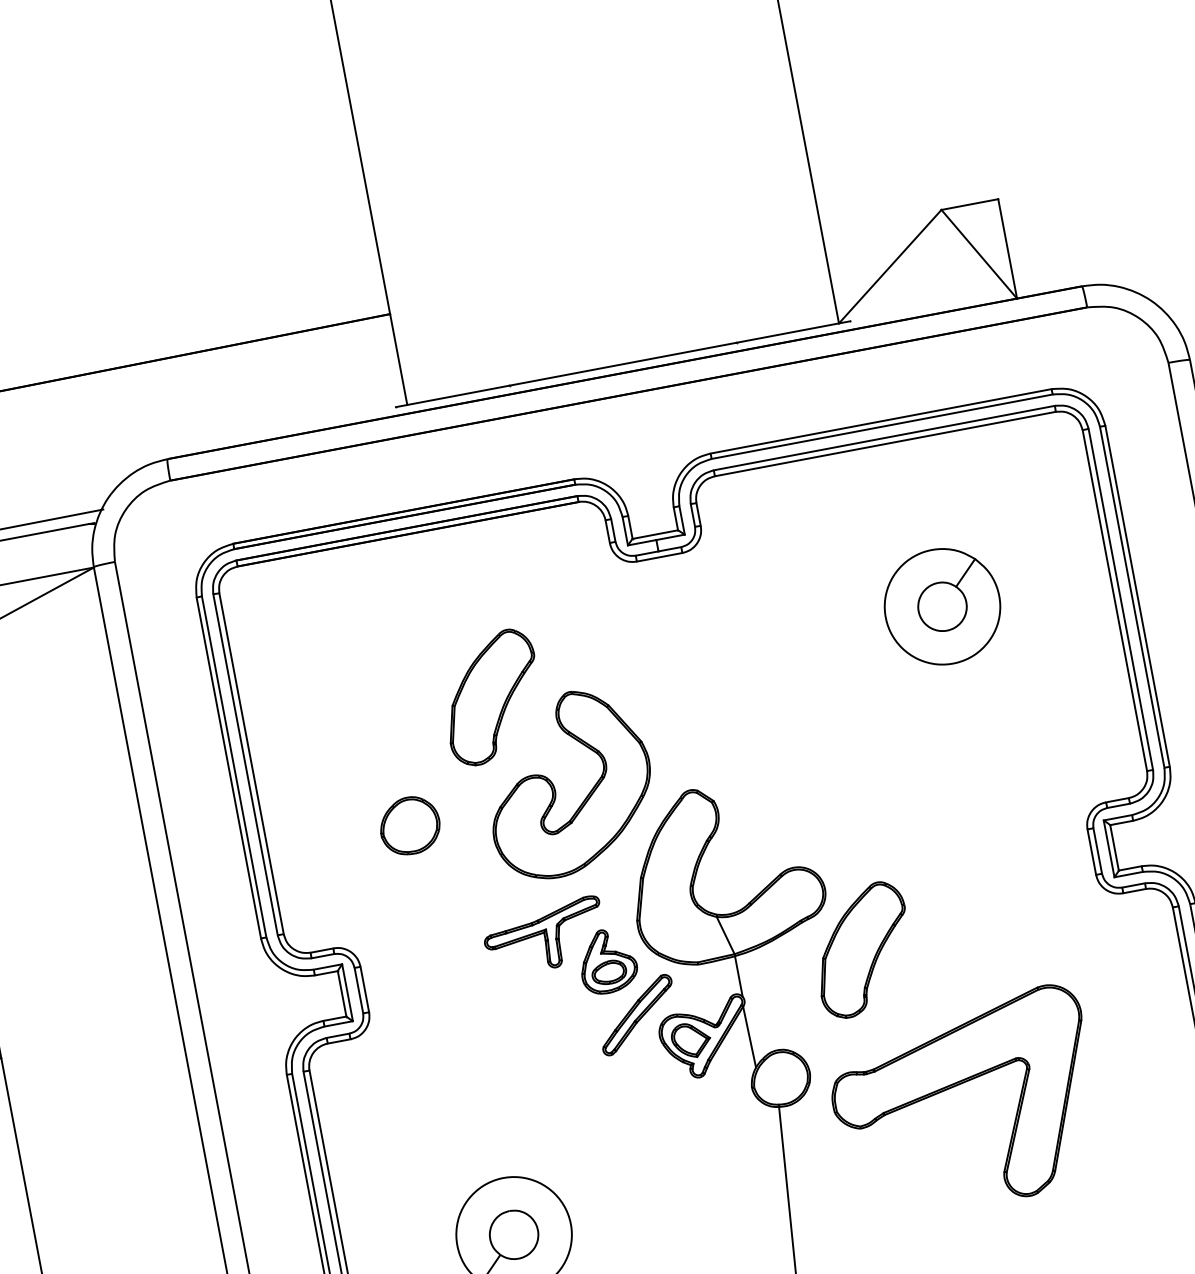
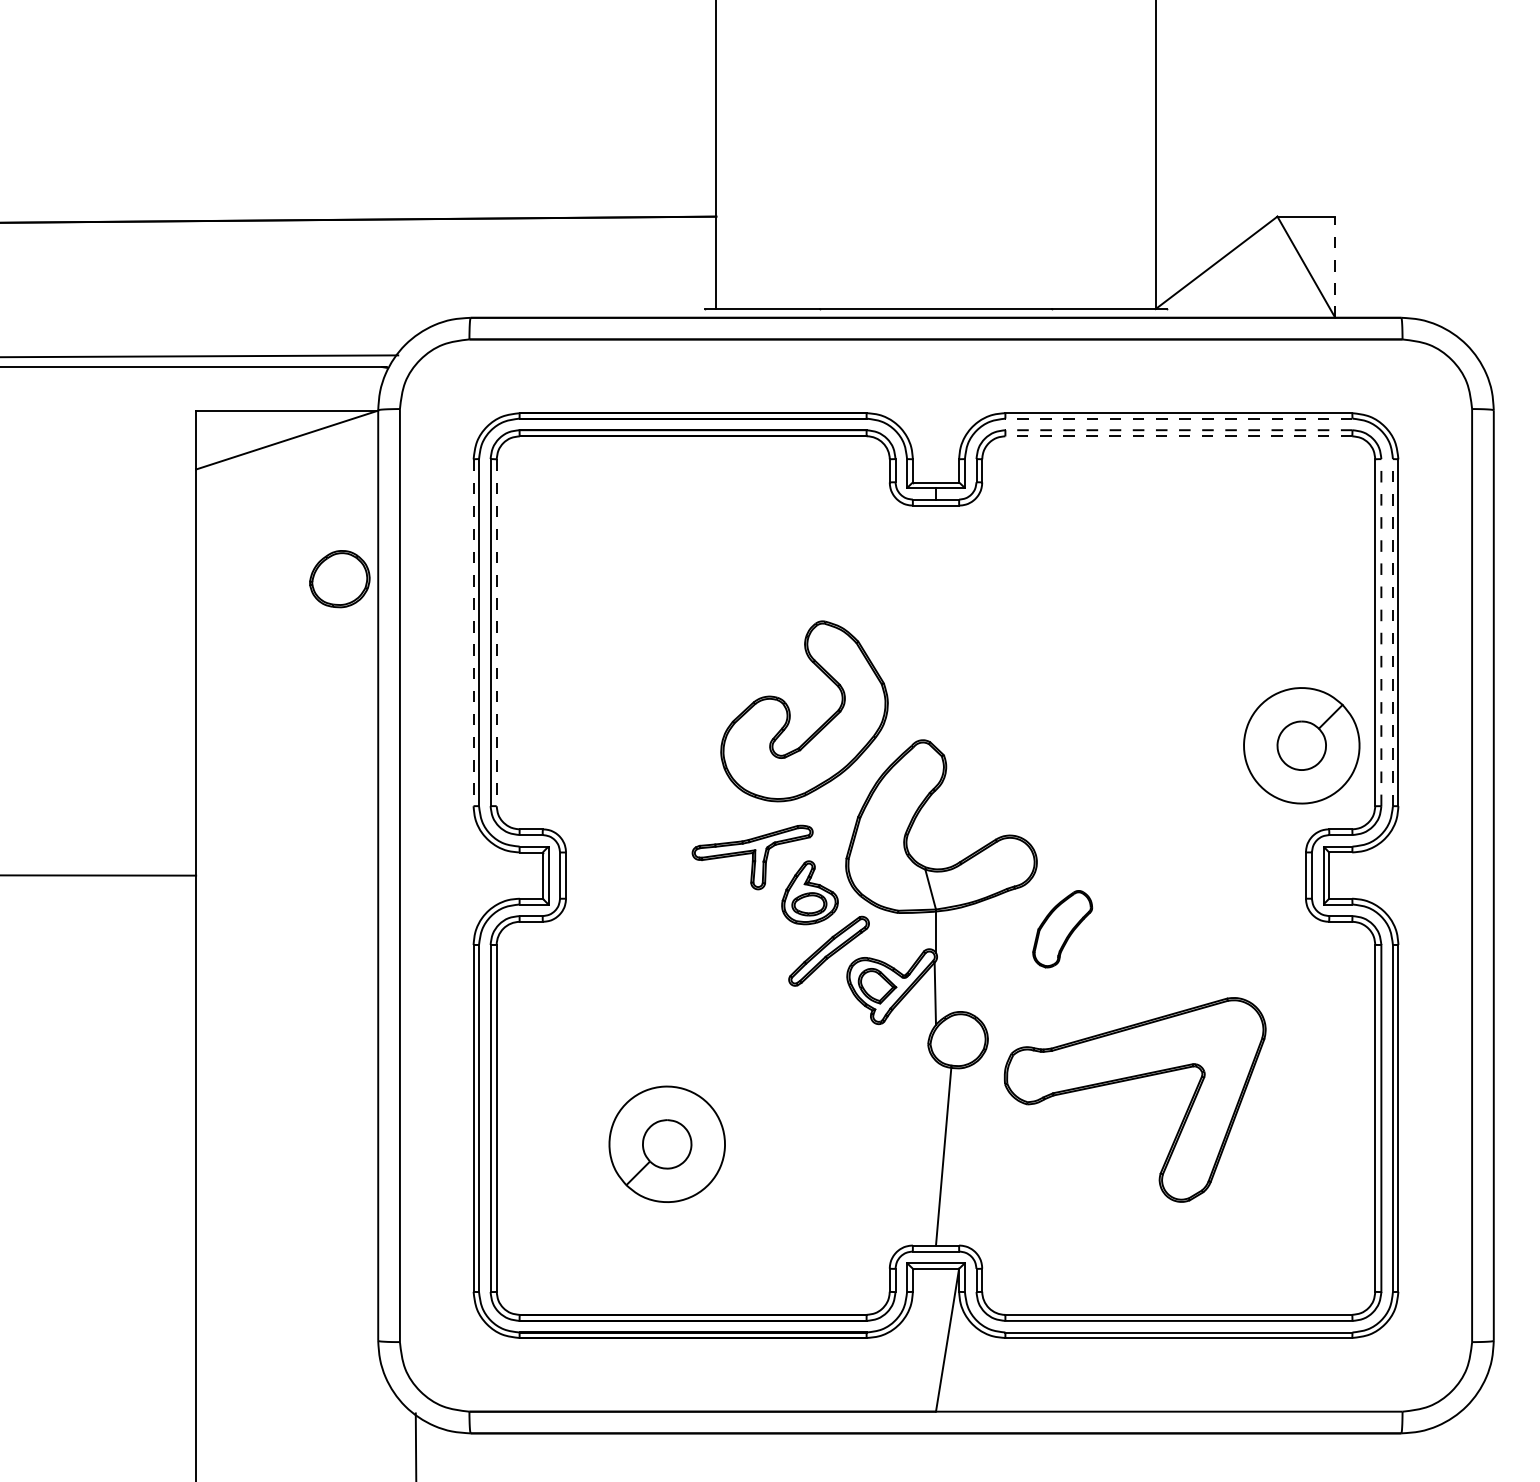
line: (1007, 249) -> (1335, 267), solid -> dashed
line: (881, 426) -> (1178, 418), solid -> dashed
line: (883, 438) -> (1178, 430), solid -> dashed
line: (885, 444) -> (1178, 436), solid -> dashed
line: (1131, 597) -> (1392, 632), solid -> dashed
line: (1120, 599) -> (1381, 632), solid -> dashed
part: (942, 606) -> (1301, 745), moved
part: (492, 696) -> (745, 611), removed
line: (251, 764) -> (496, 633), solid -> dashed
line: (228, 768) -> (473, 633), solid -> dashed
part: (409, 826) -> (339, 579), moved
part: (862, 949) -> (1062, 928), size x0.6

